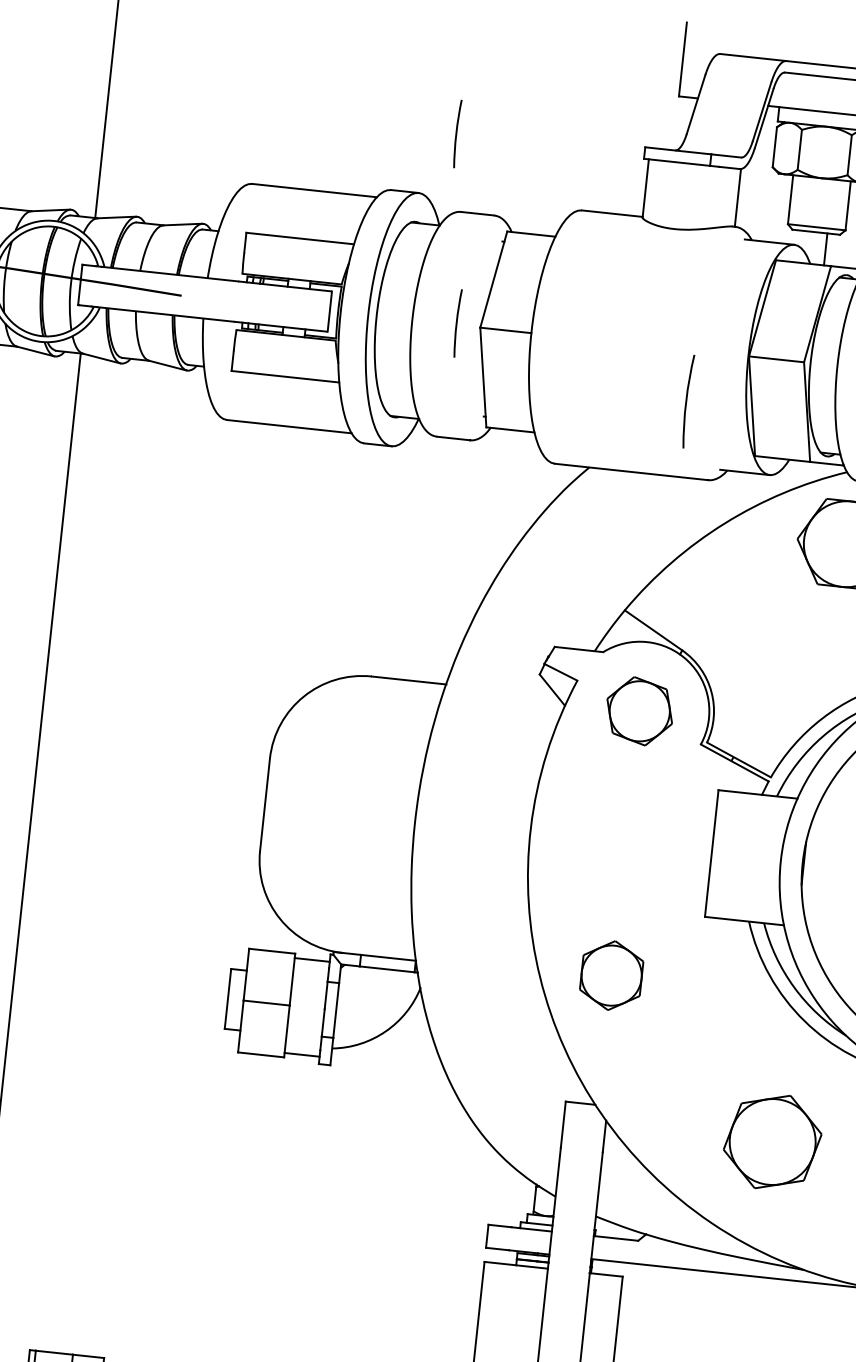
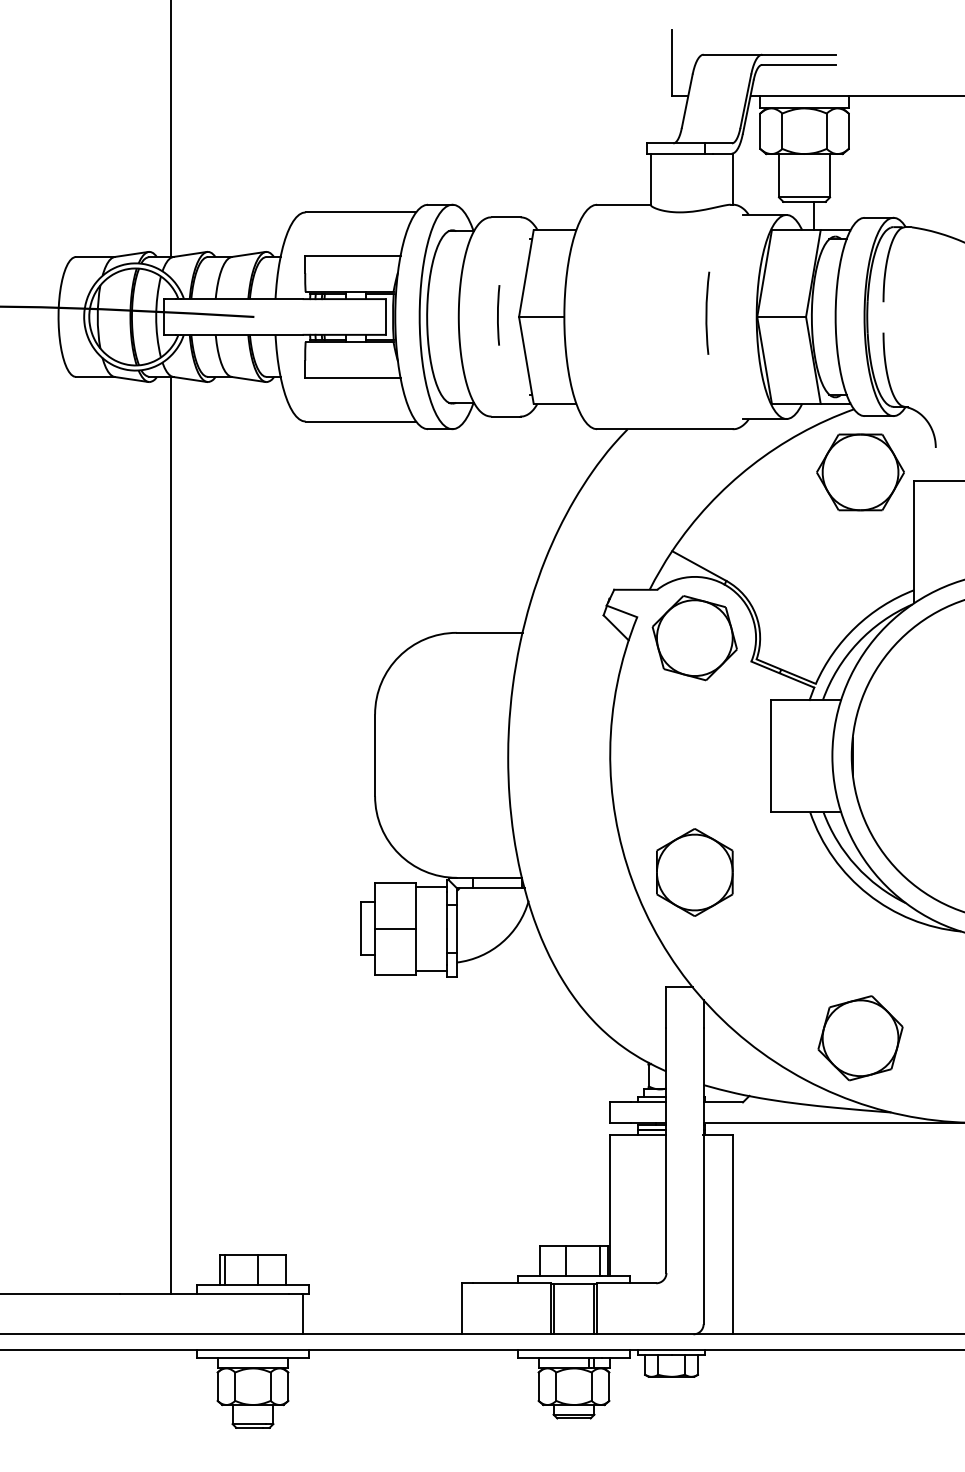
line: (456, 134) -> (480, 149), removed
arc: (687, 400) -> (707, 312), moved
part: (639, 711) -> (694, 638), size x1.43
part: (611, 975) -> (694, 872), size x1.43
part: (772, 1142) -> (860, 1038), moved

